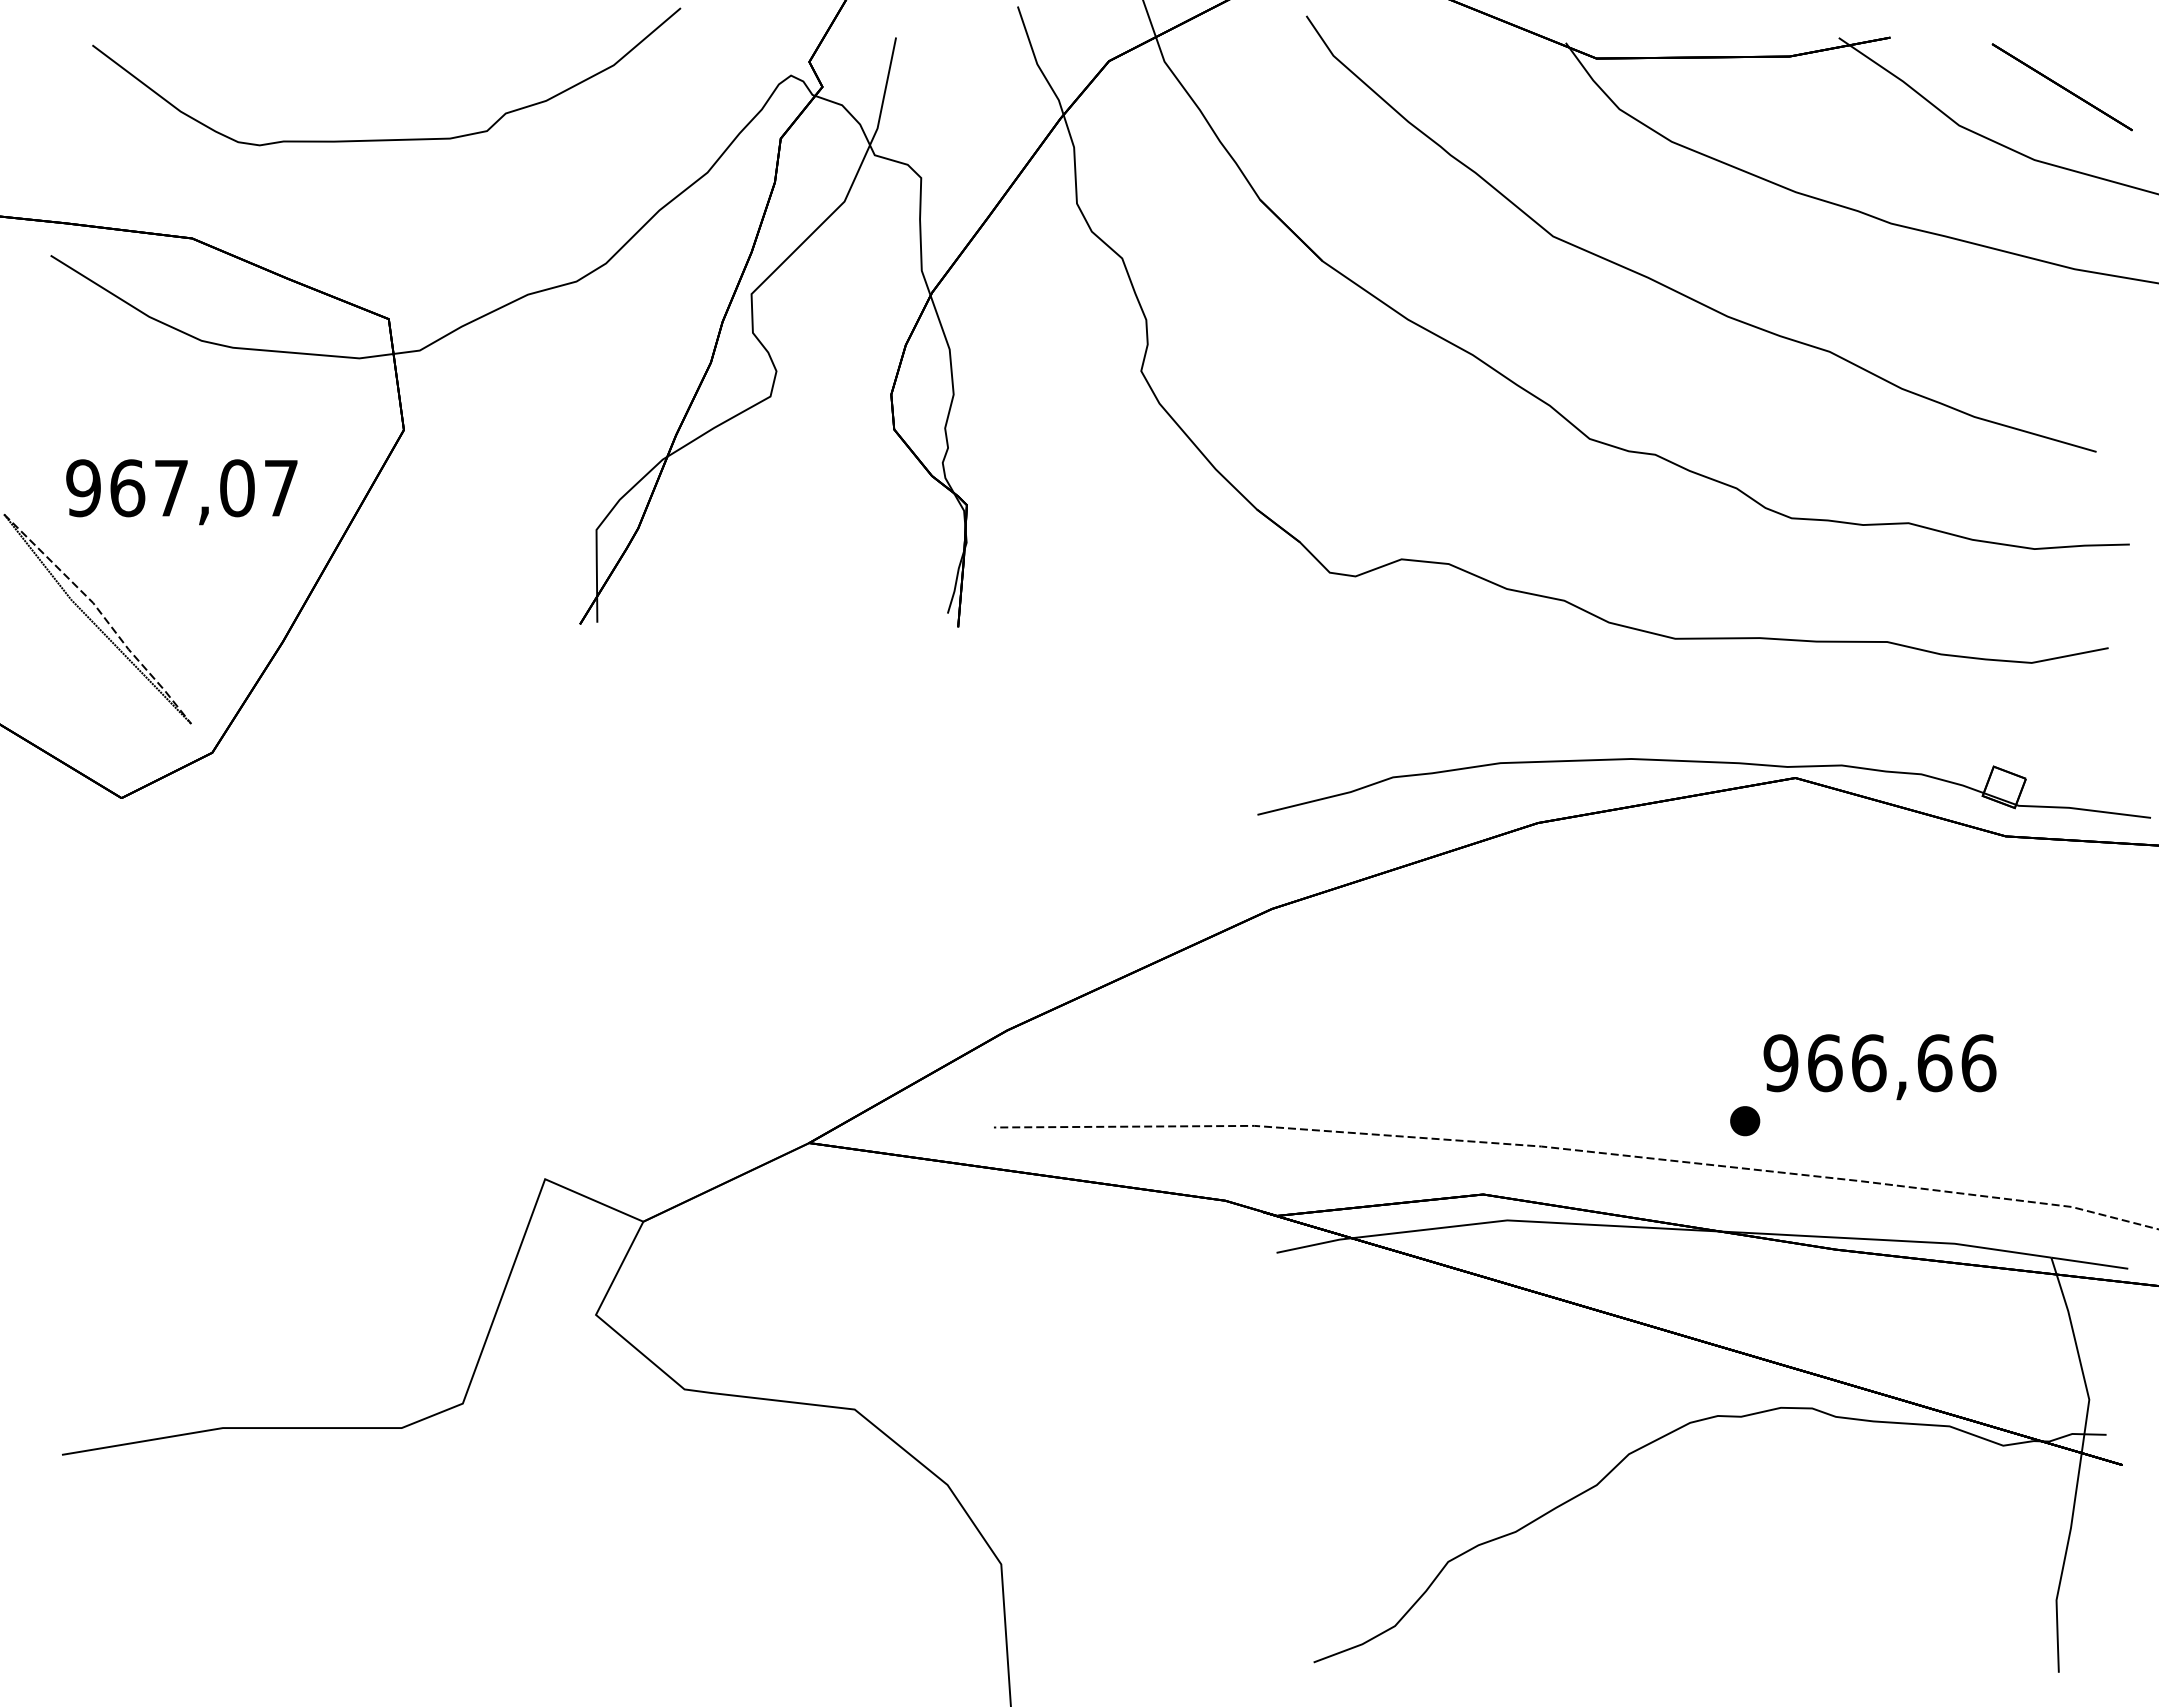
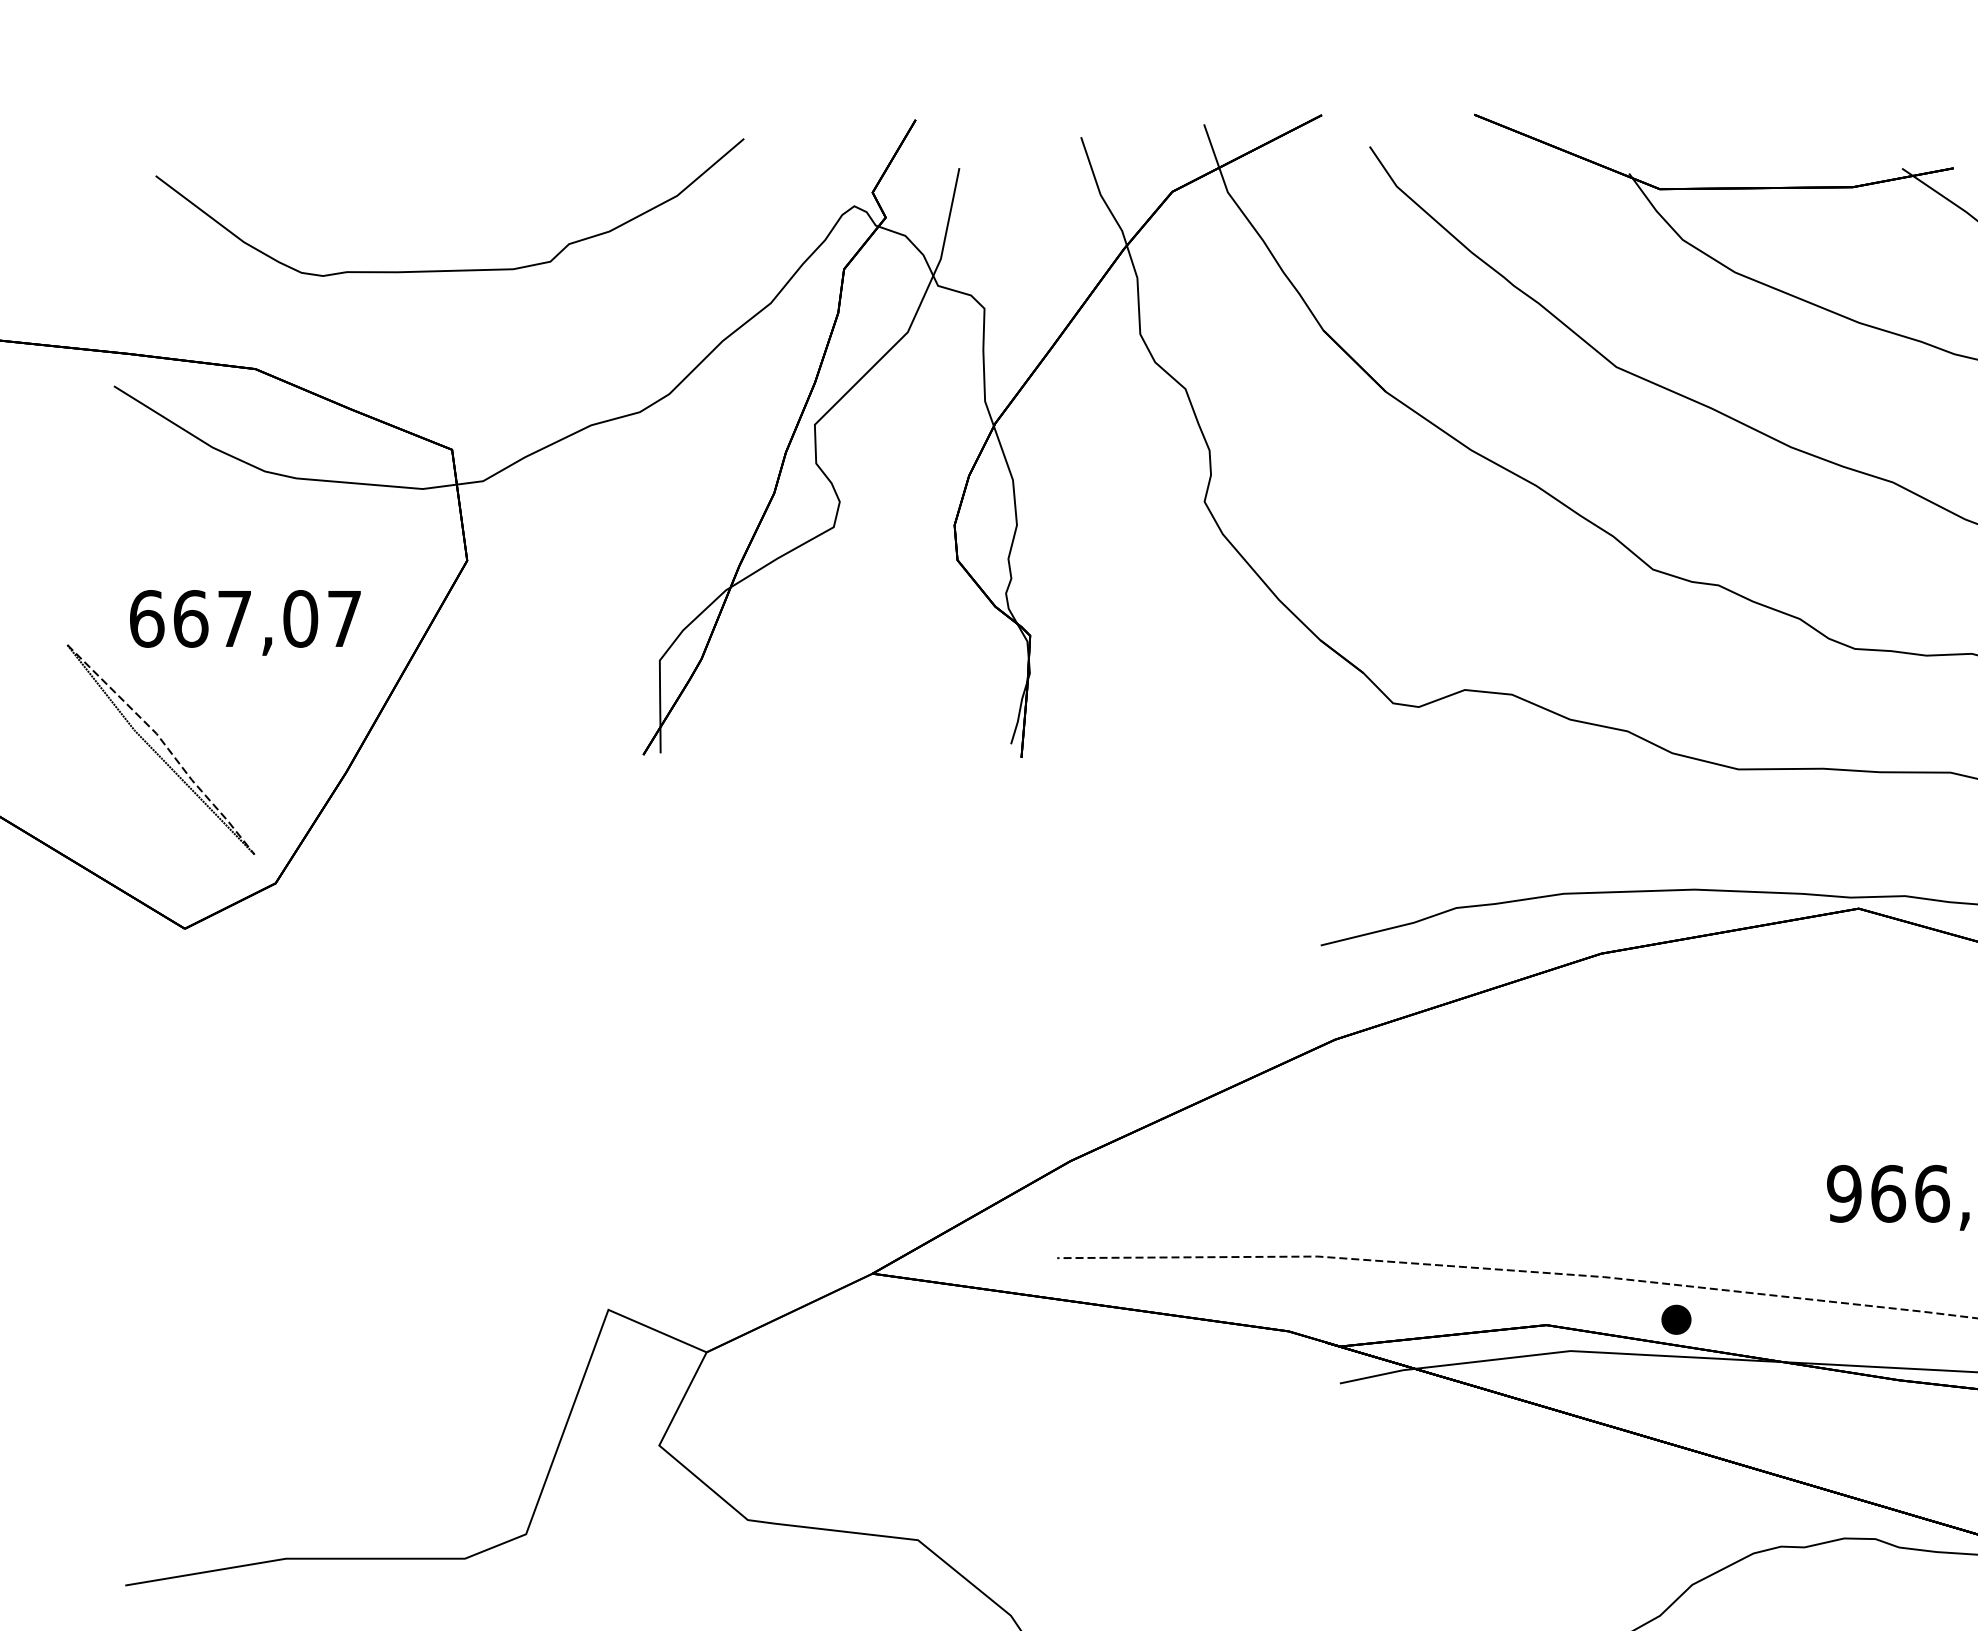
text: (83, 488) -> (146, 619), 967,07 -> 667,07
part: (1745, 1121) -> (1676, 1320), moved

